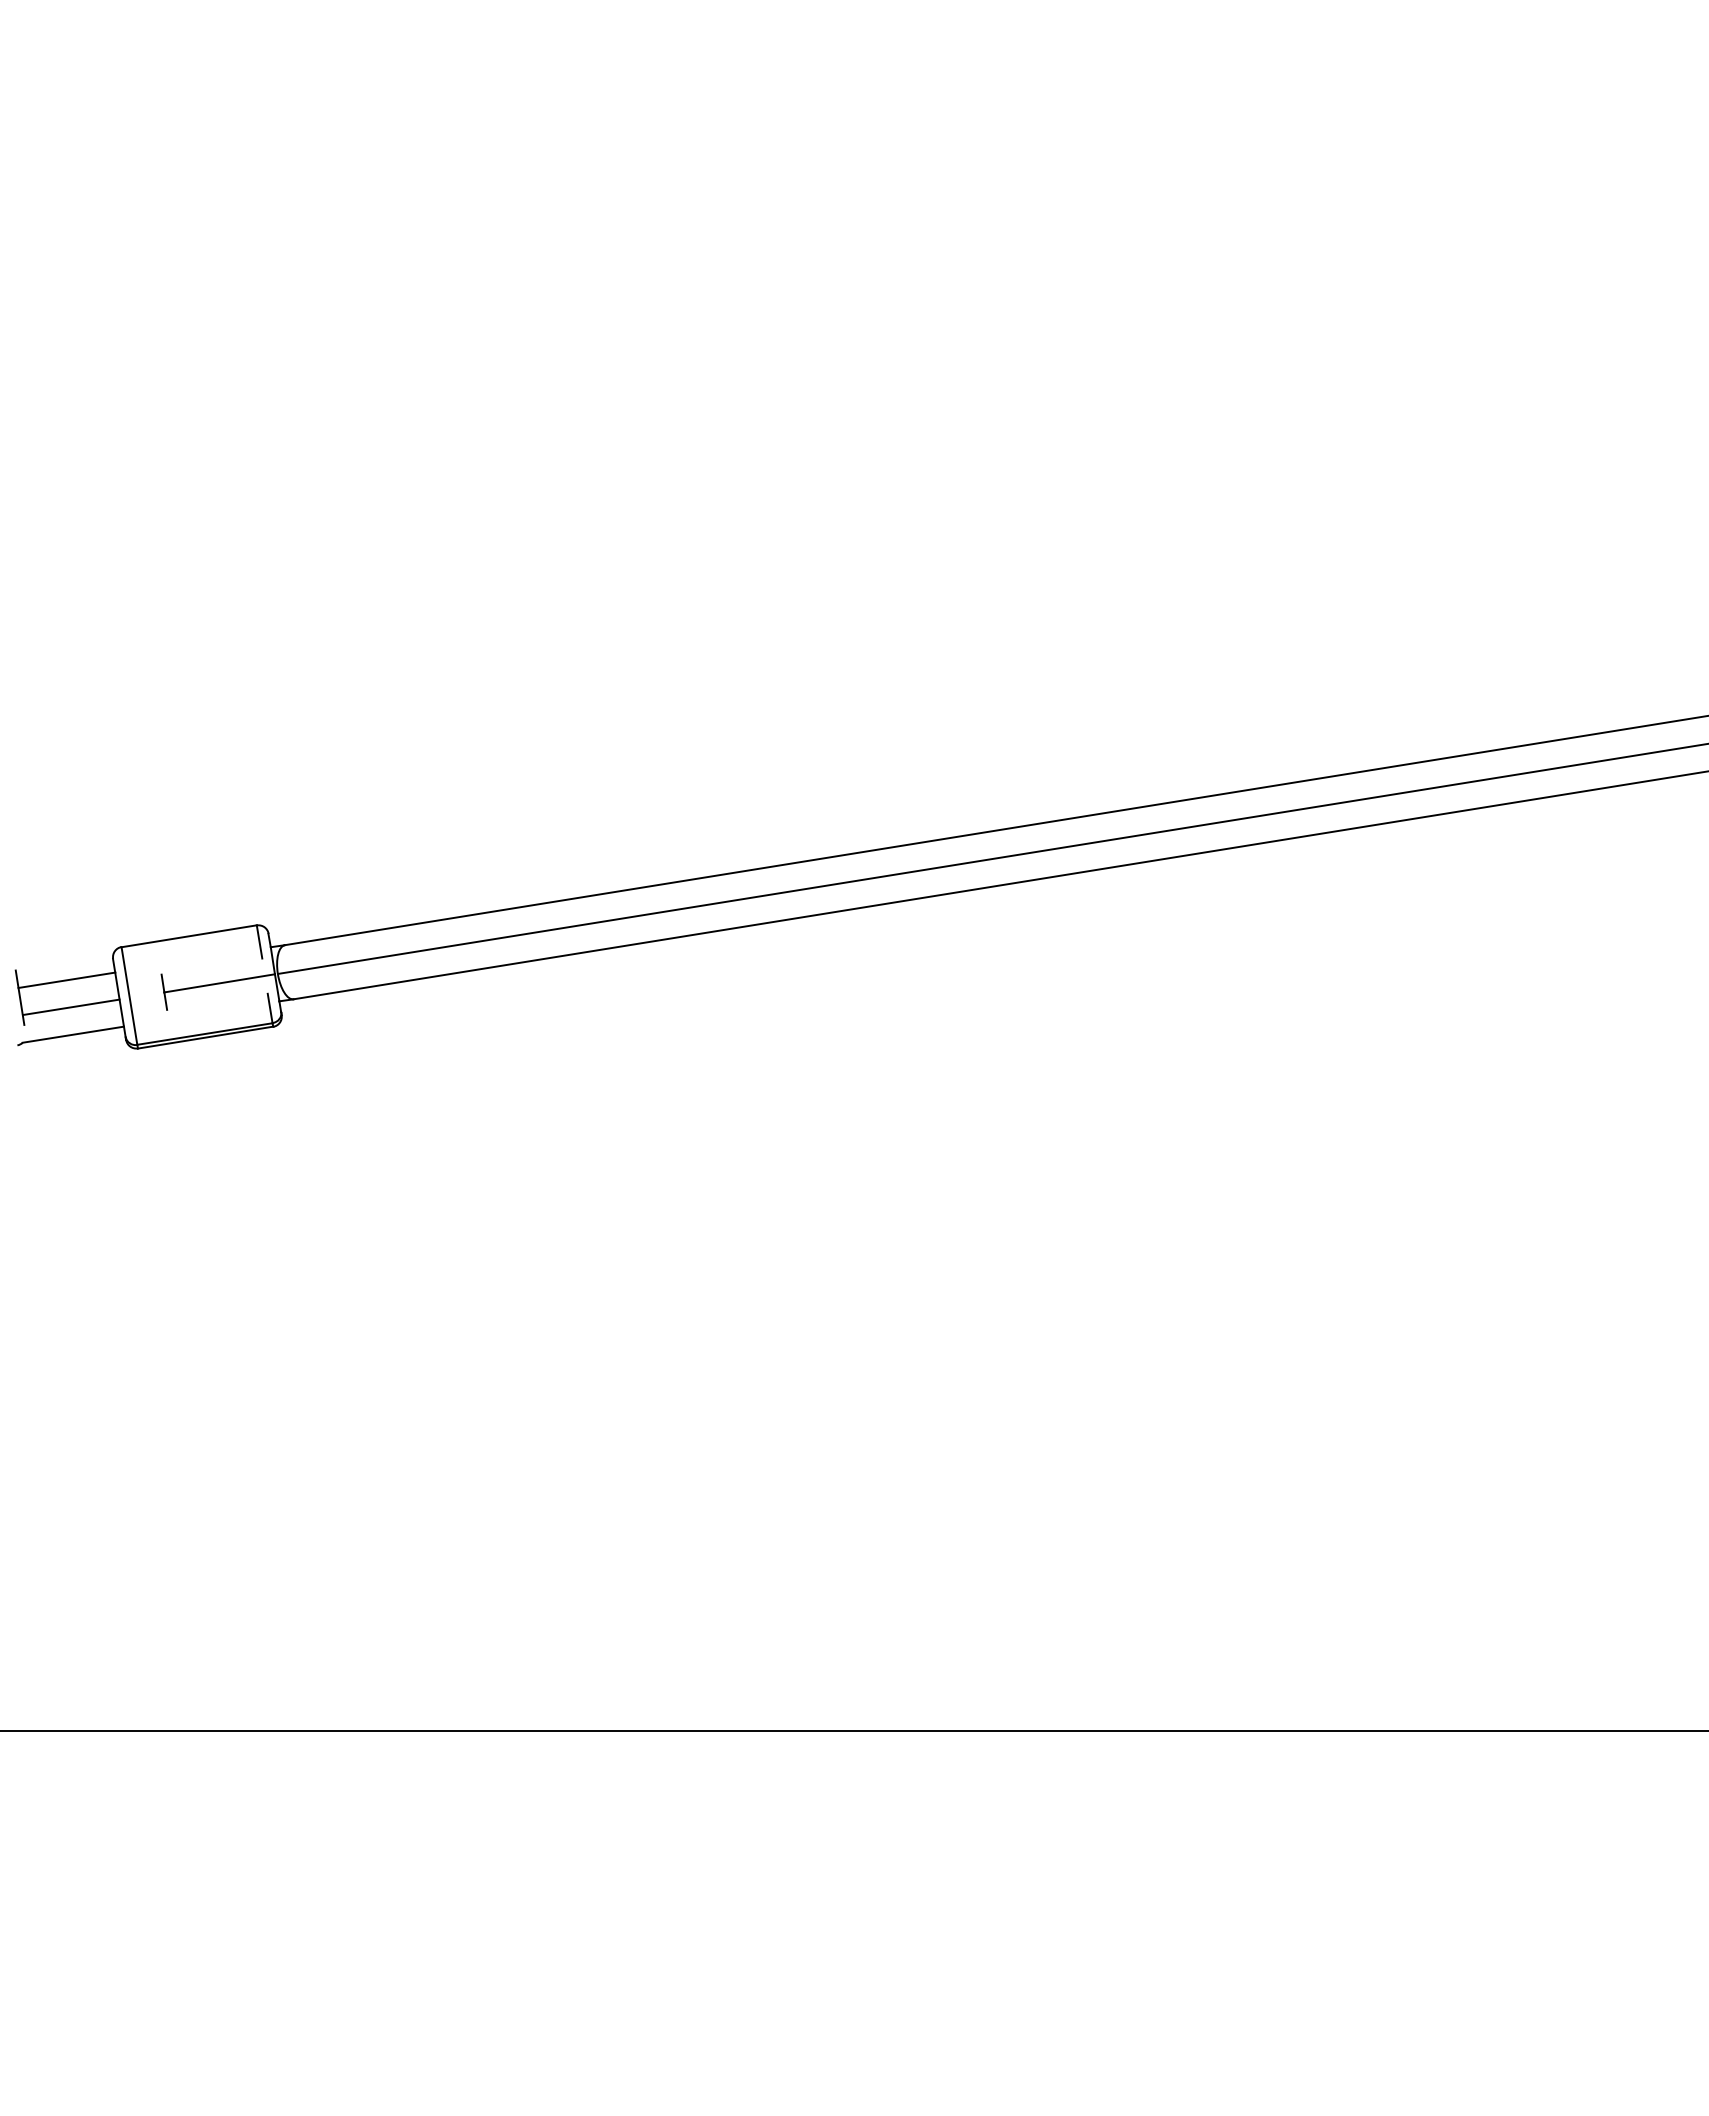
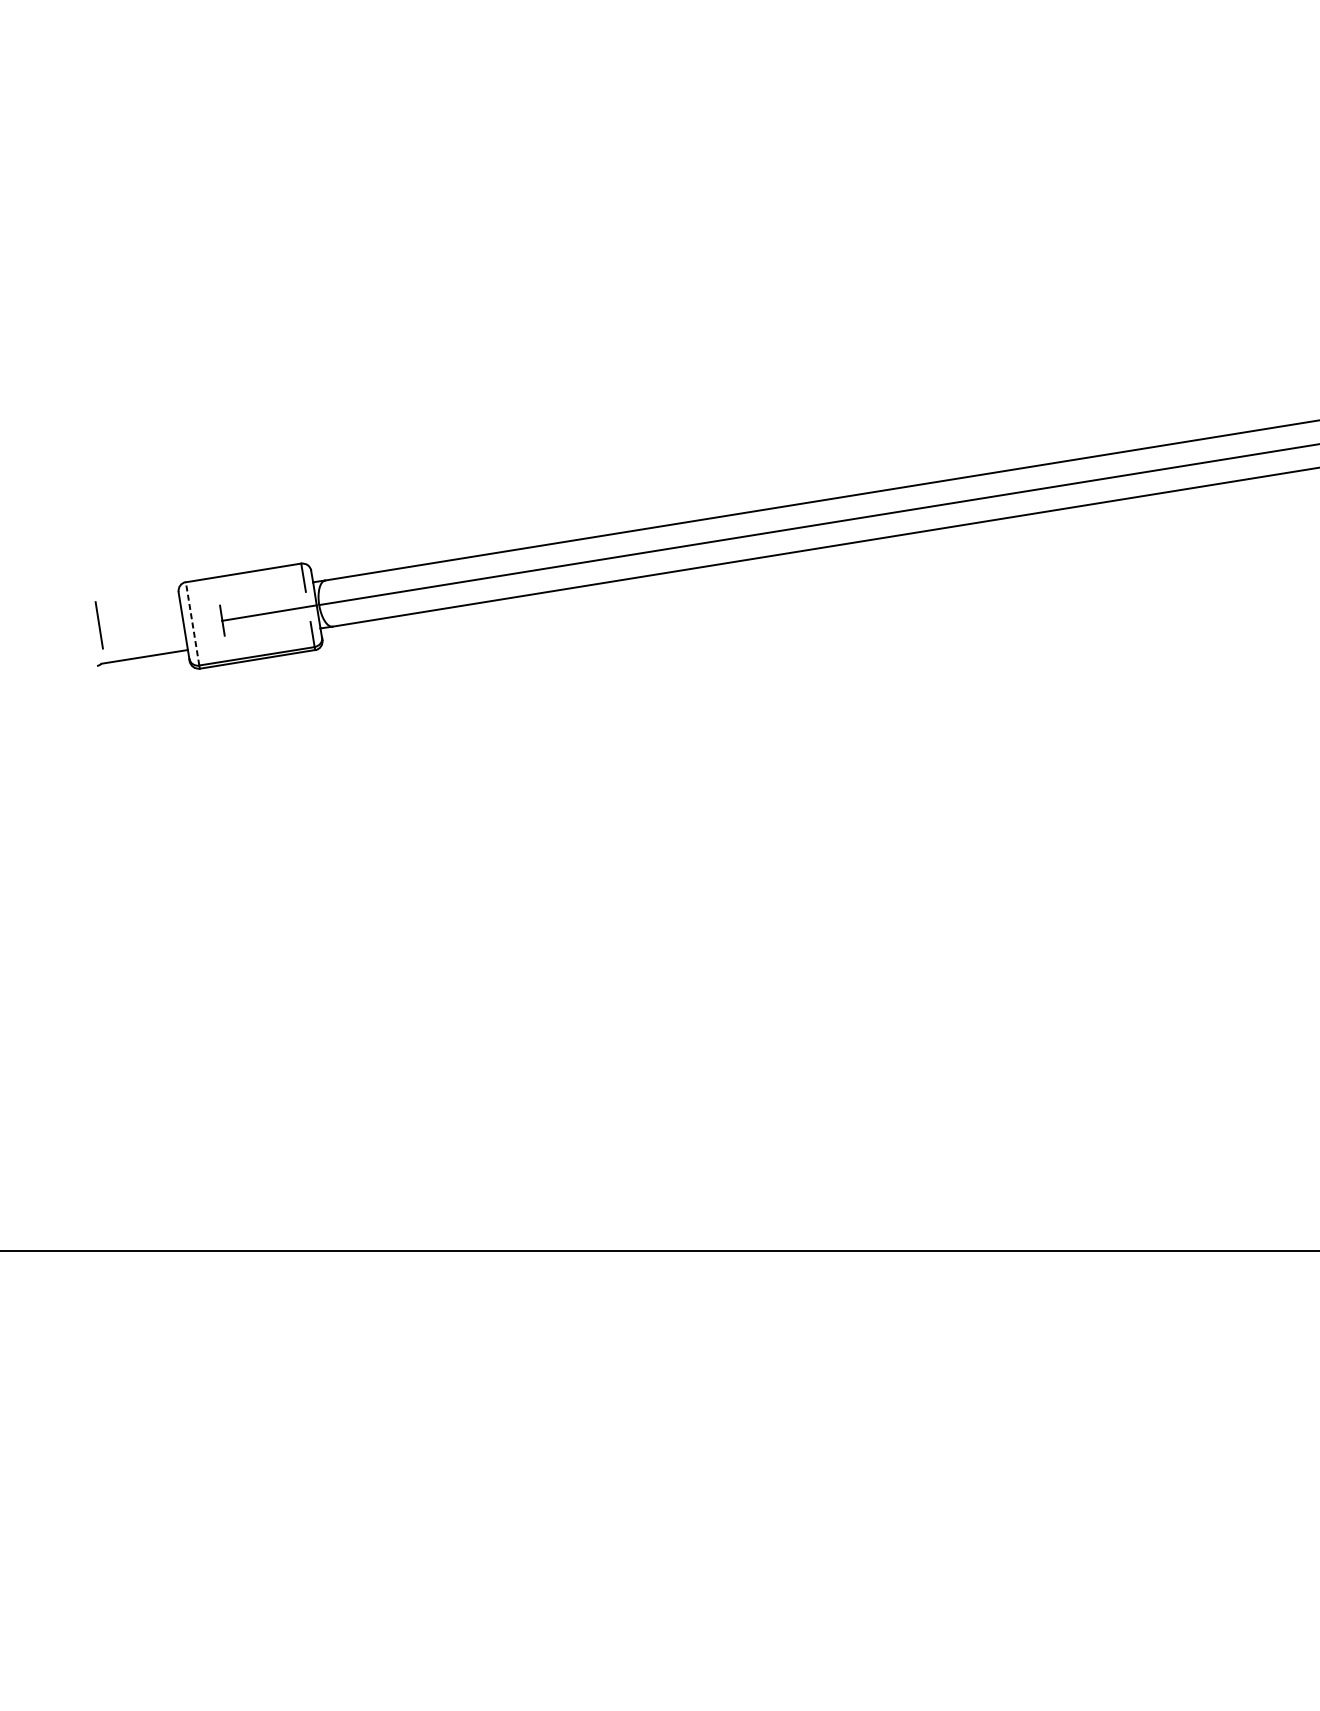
line: (66, 979) -> (138, 609), removed
line: (129, 995) -> (192, 623), solid -> dashed
line: (70, 1007) -> (142, 633), removed

